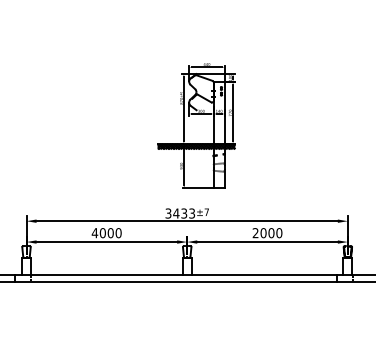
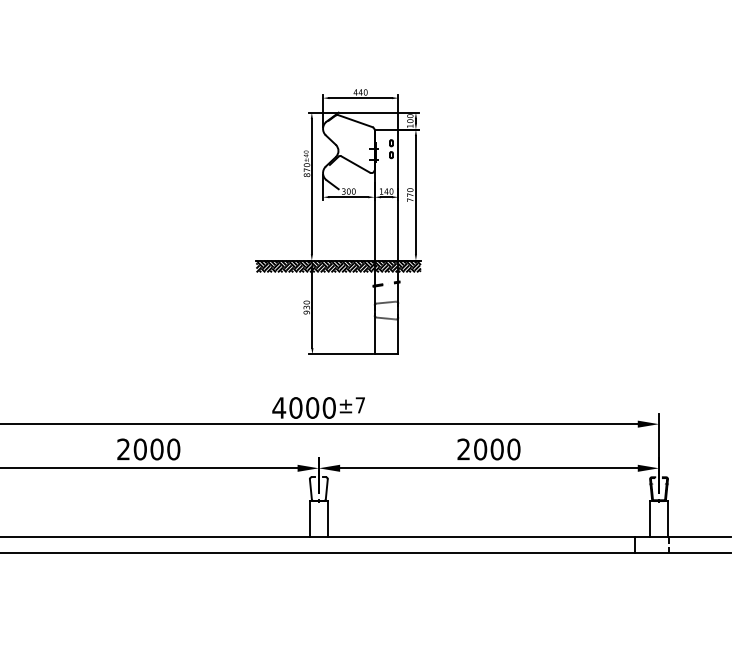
text: (180, 213) -> (304, 407), 3433 -> 4000
text: (94, 233) -> (122, 450), 4000 -> 2000

